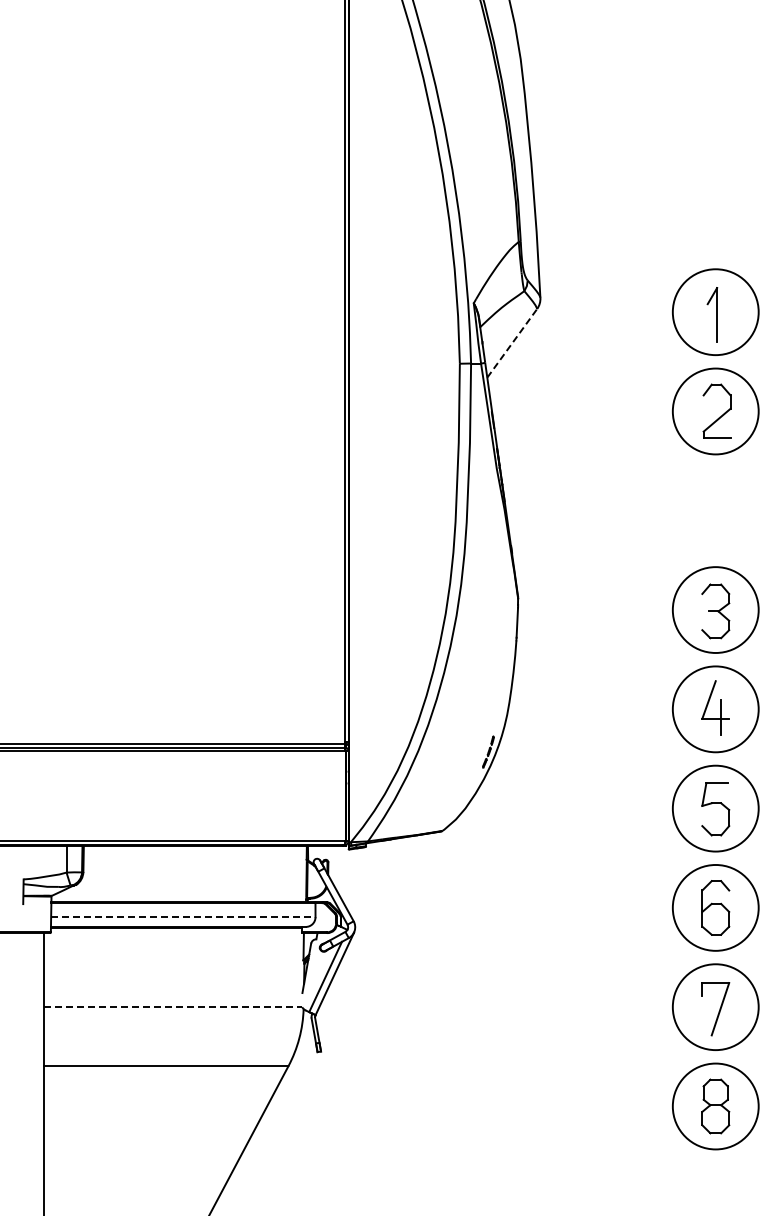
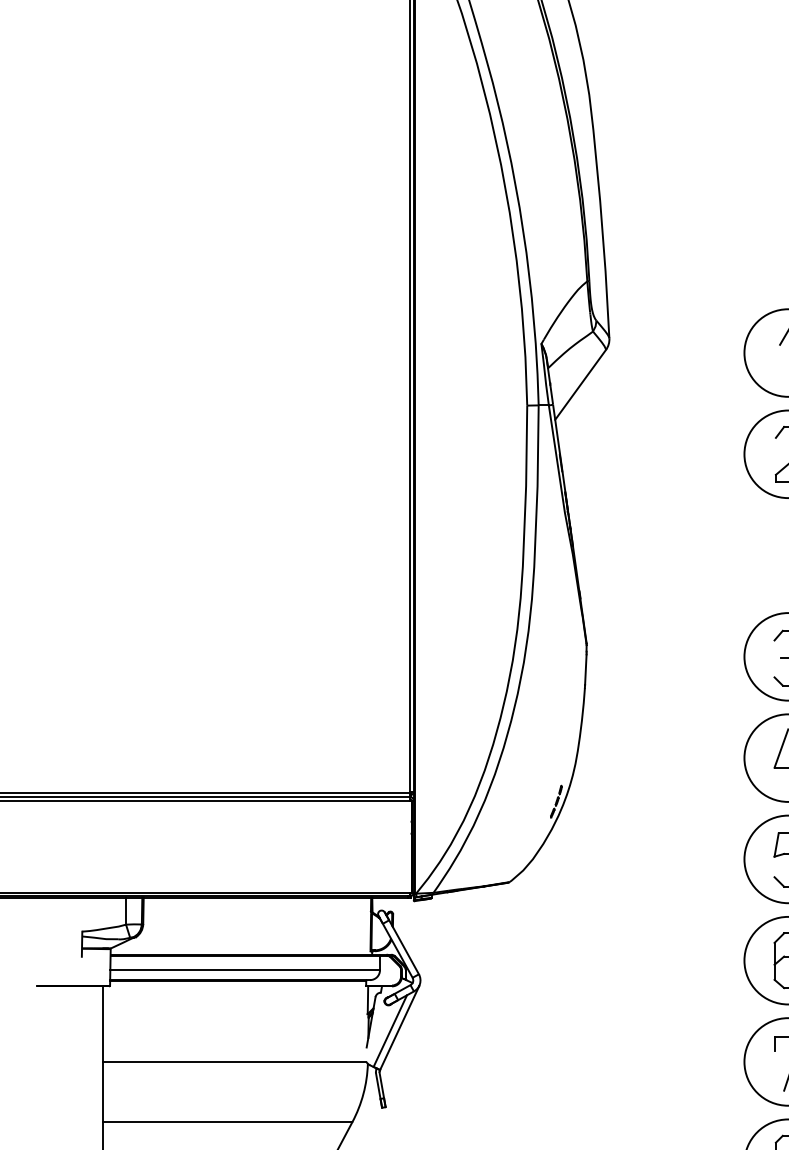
line: (512, 342) -> (580, 383), dashed -> solid
line: (183, 917) -> (245, 970), dashed -> solid
line: (173, 1007) -> (235, 1062), dashed -> solid

